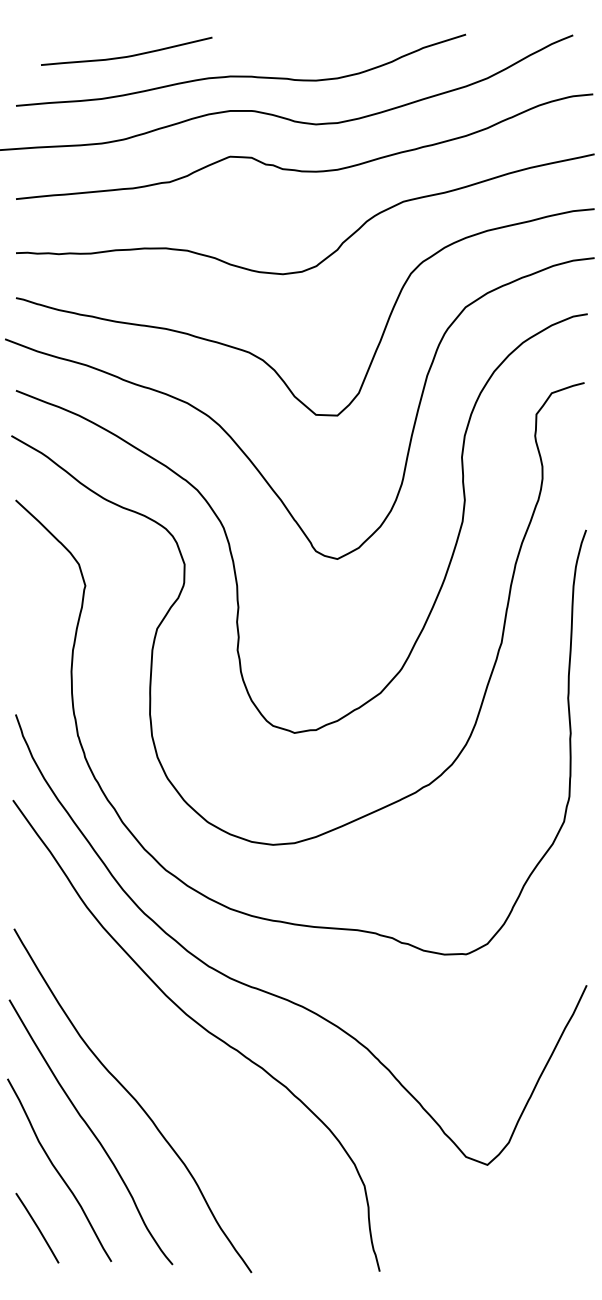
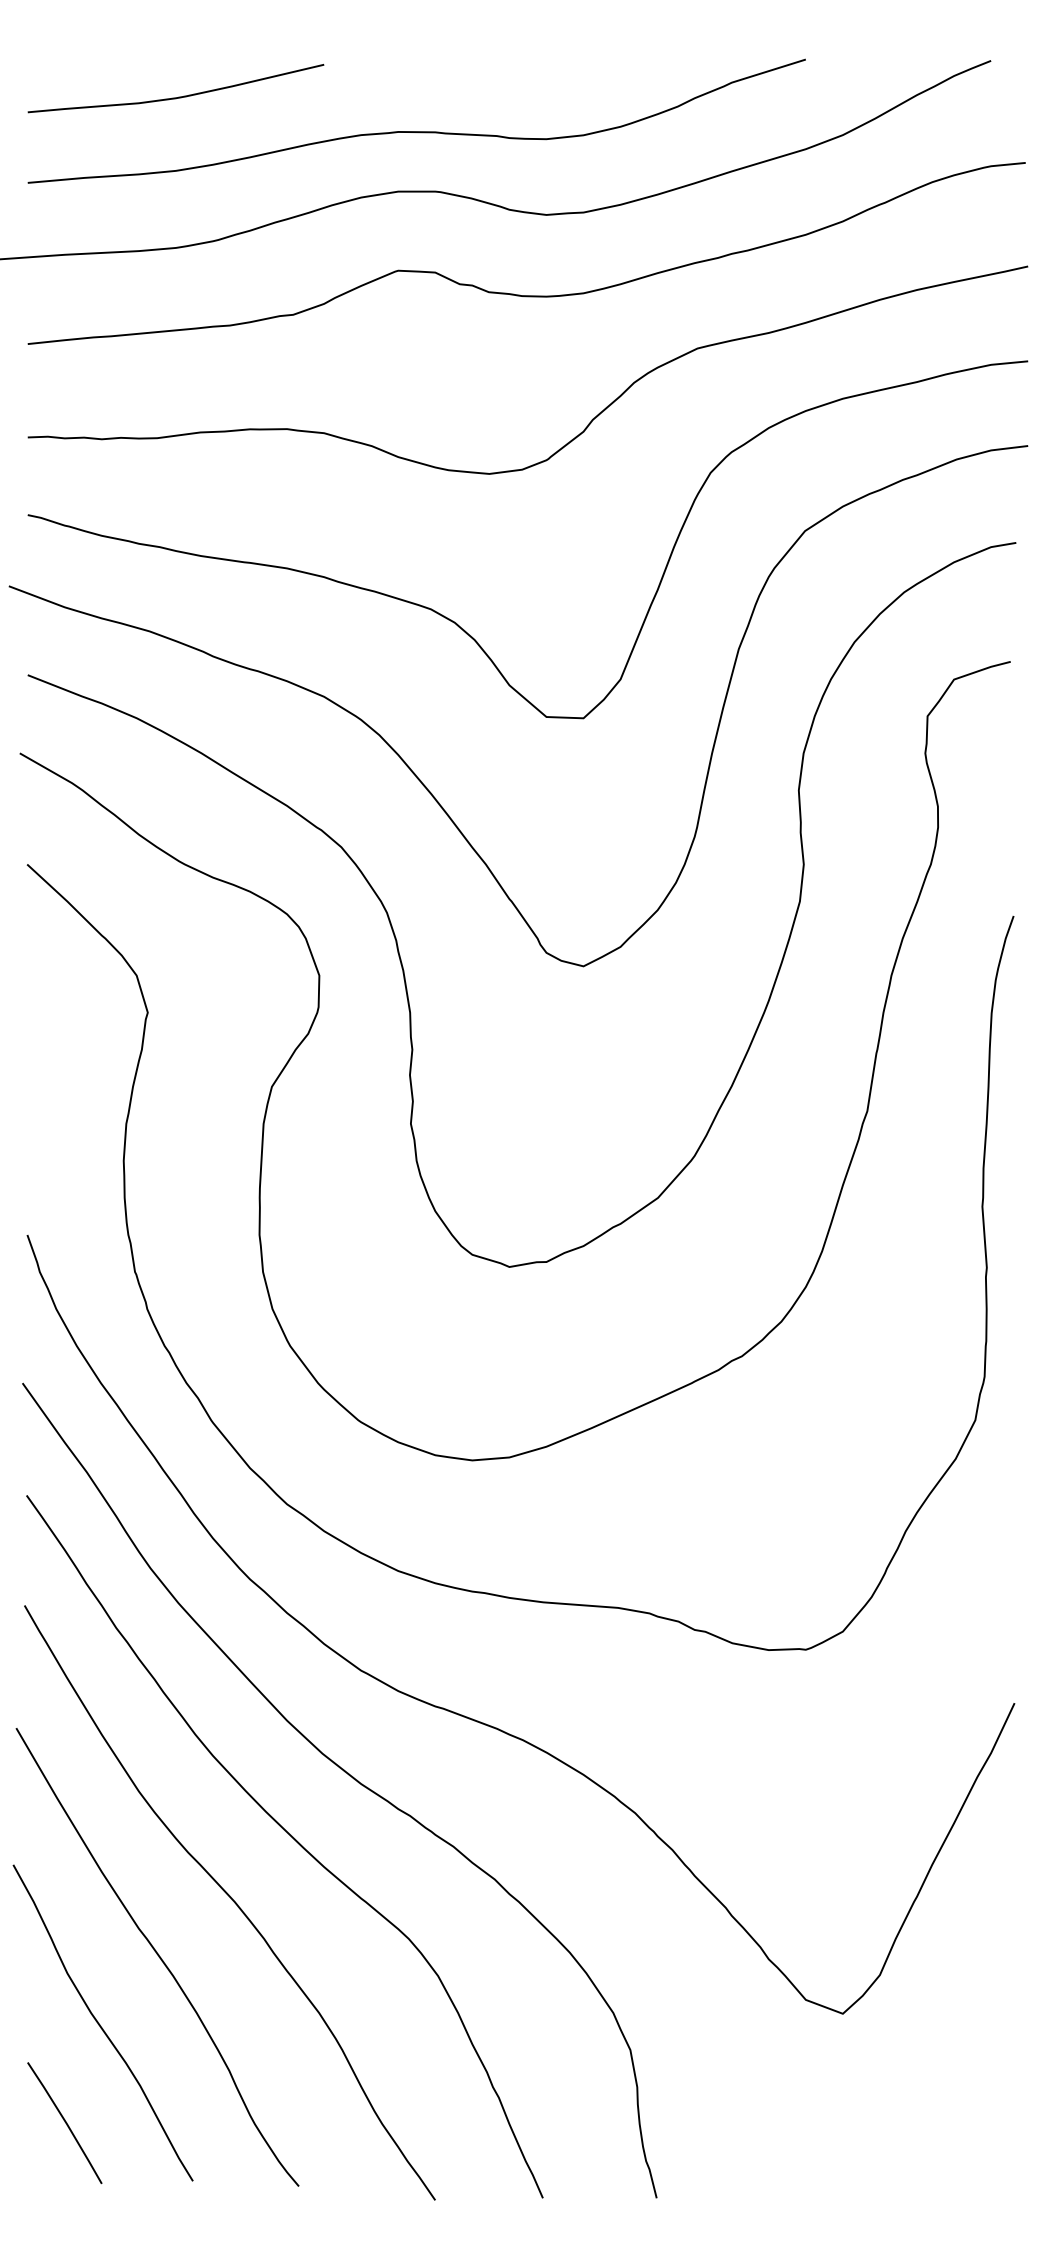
curve: (127, 55) -> (177, 95), moved
curve: (168, 1063) -> (291, 1838), added

